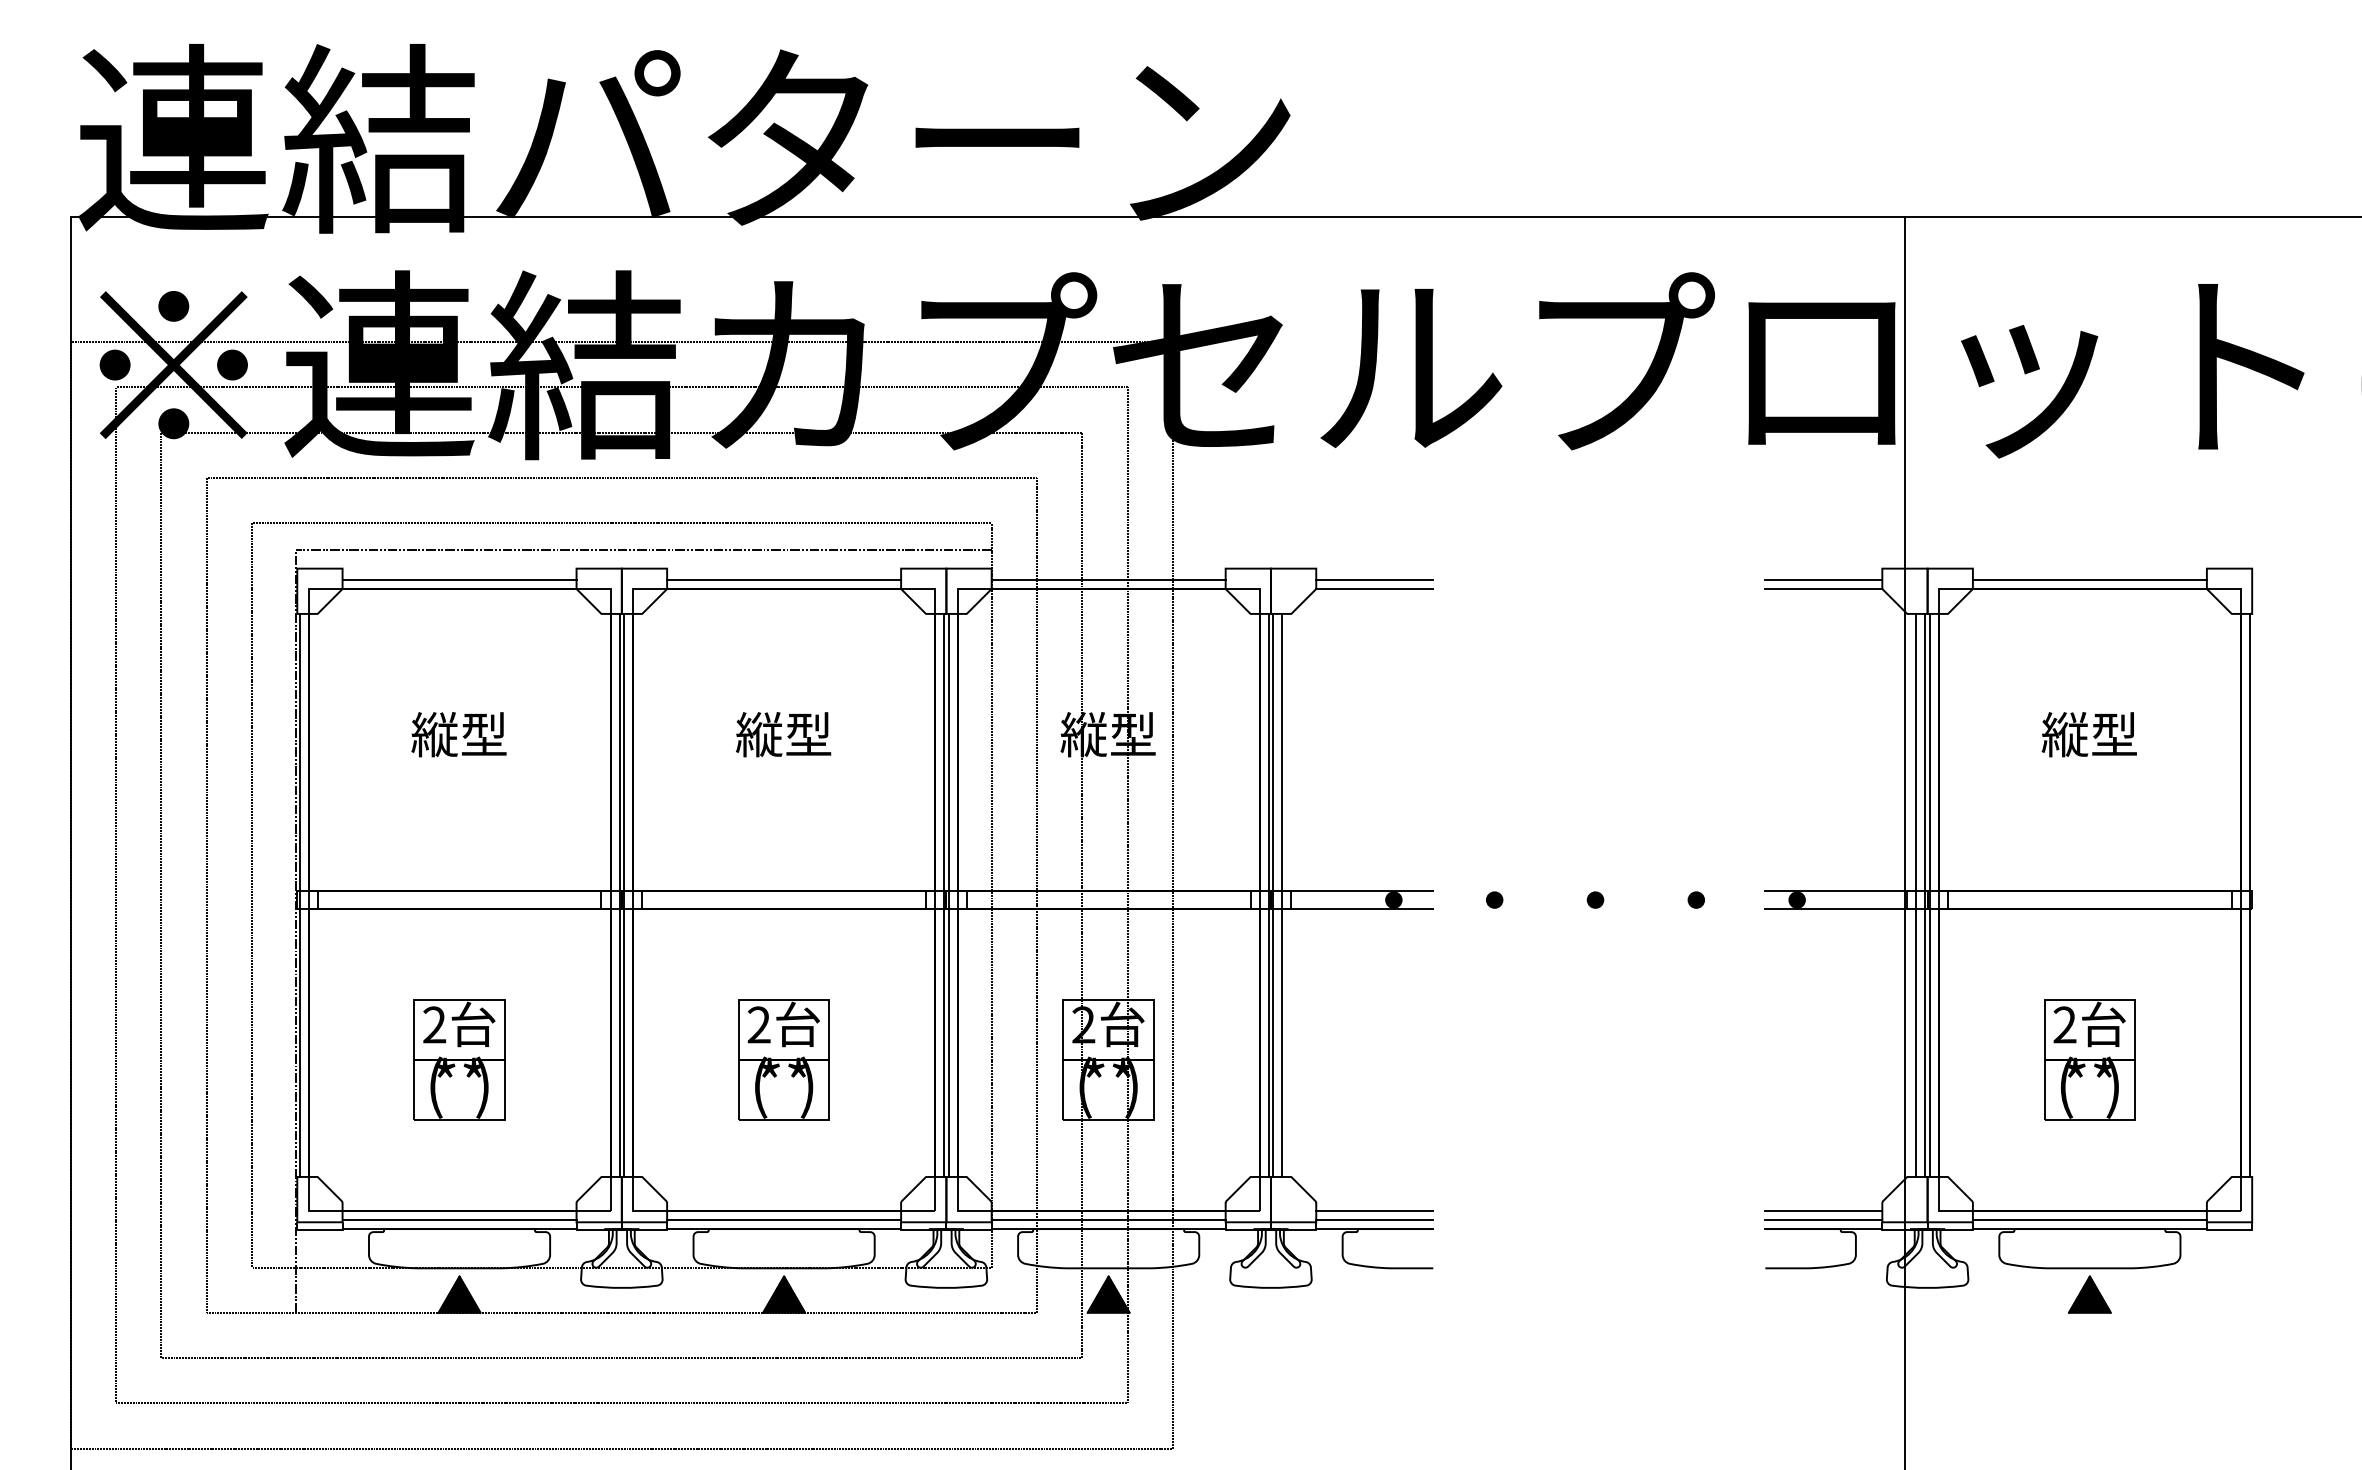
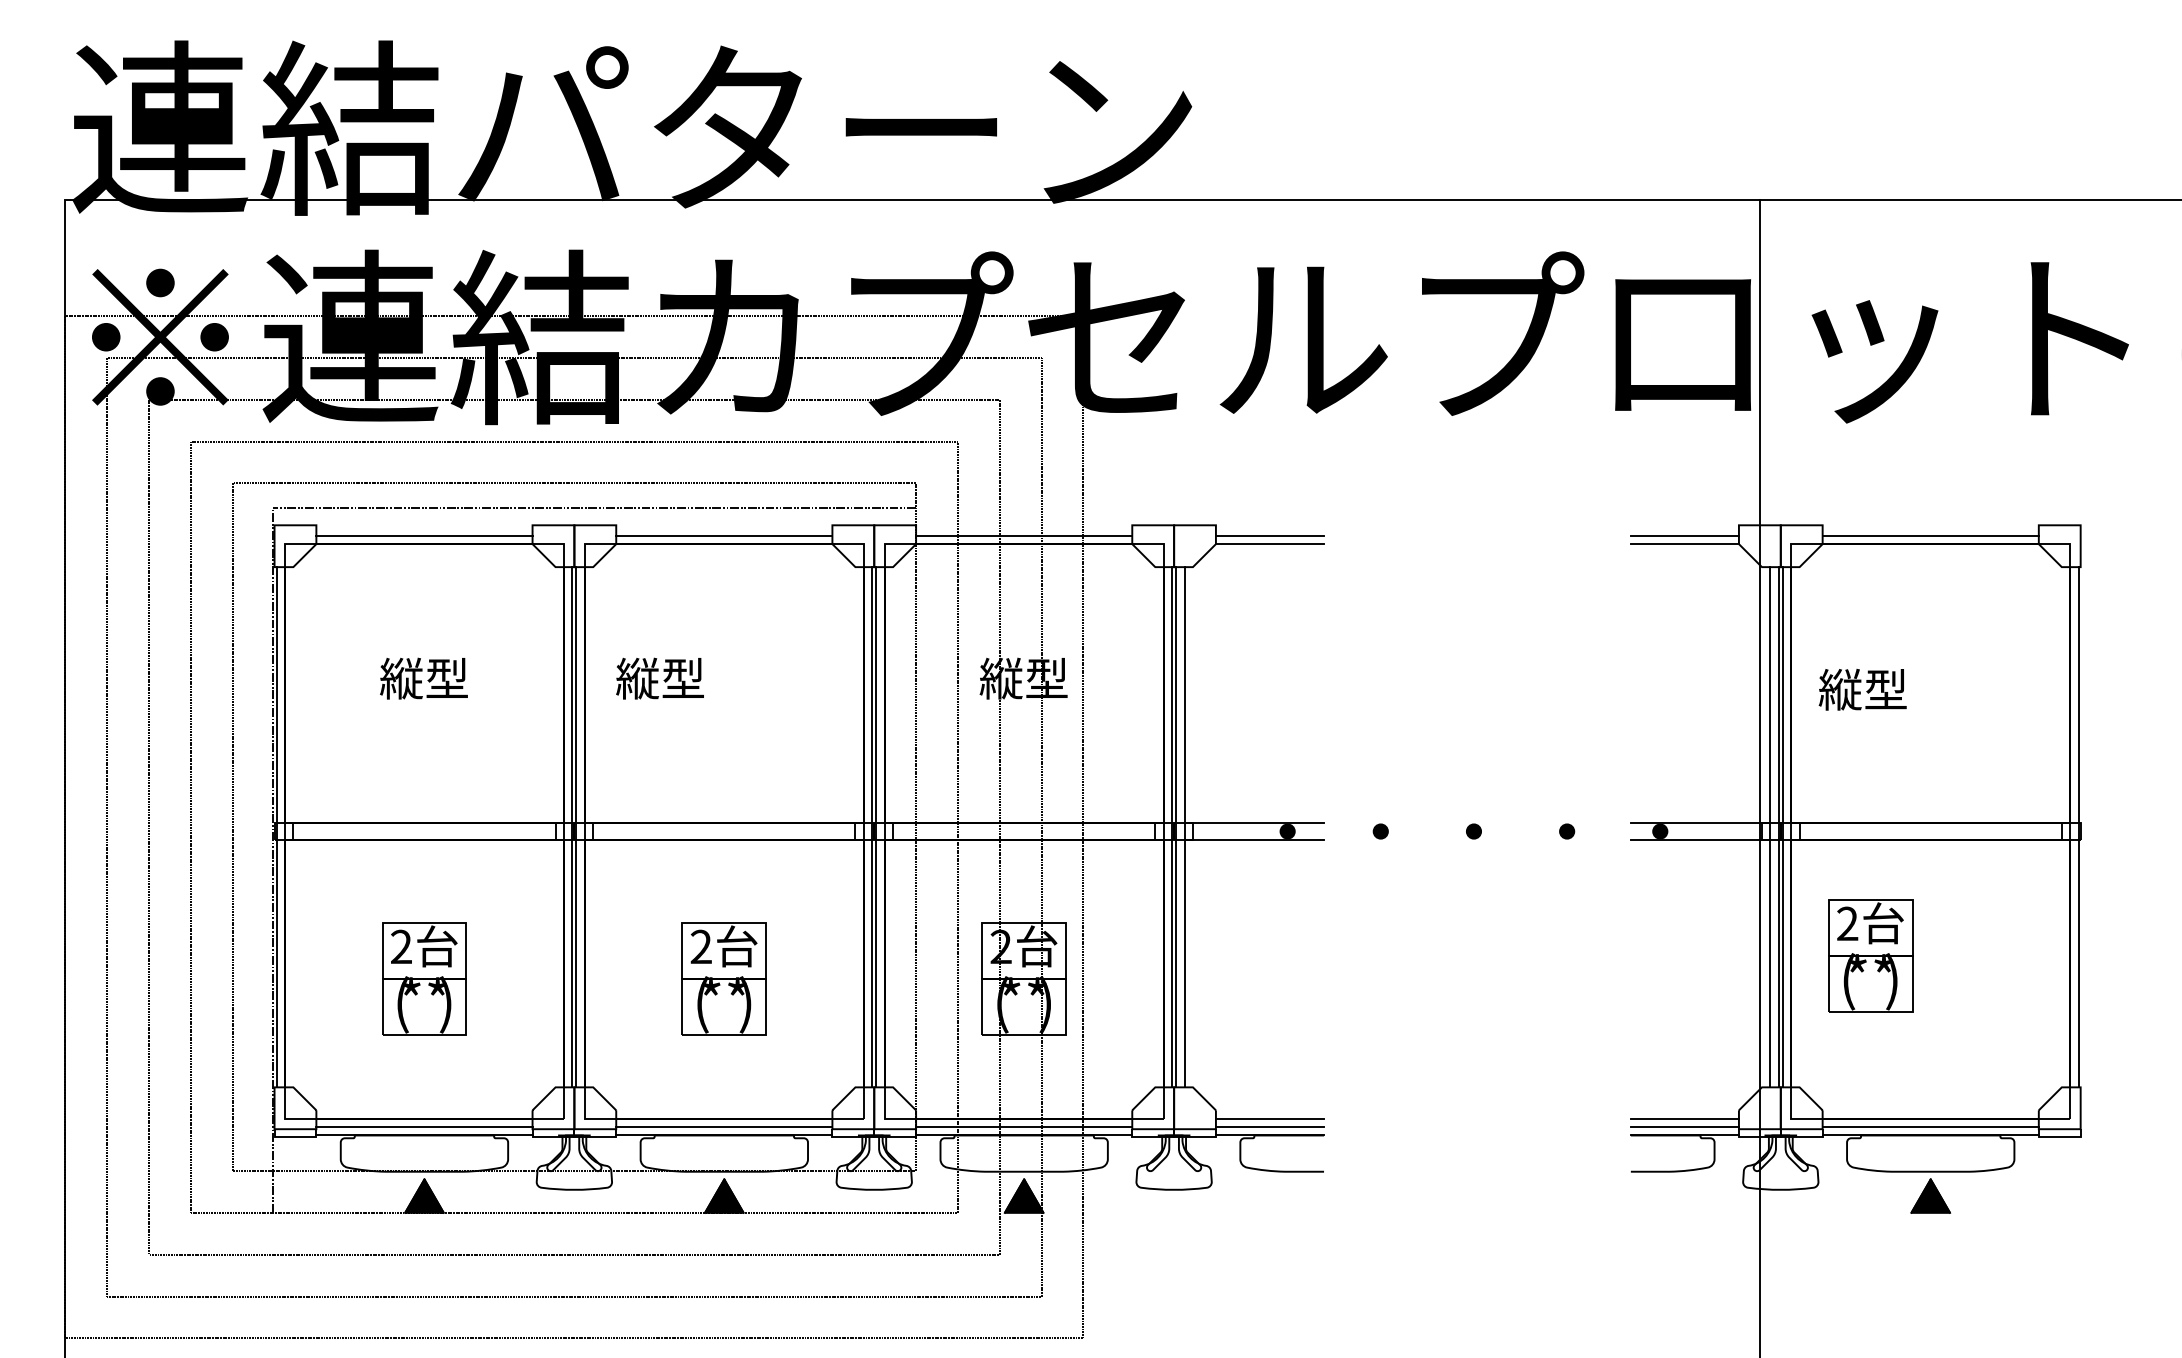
text: (783, 734) -> (660, 678), moved
text: (2088, 734) -> (1861, 689), moved
part: (2089, 1059) -> (1870, 955), moved

